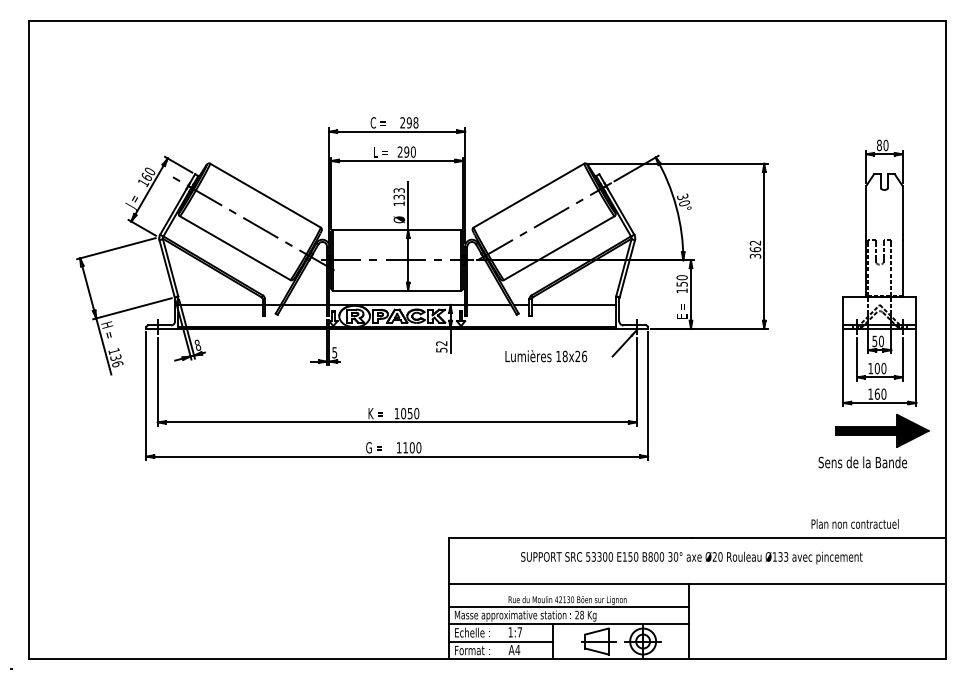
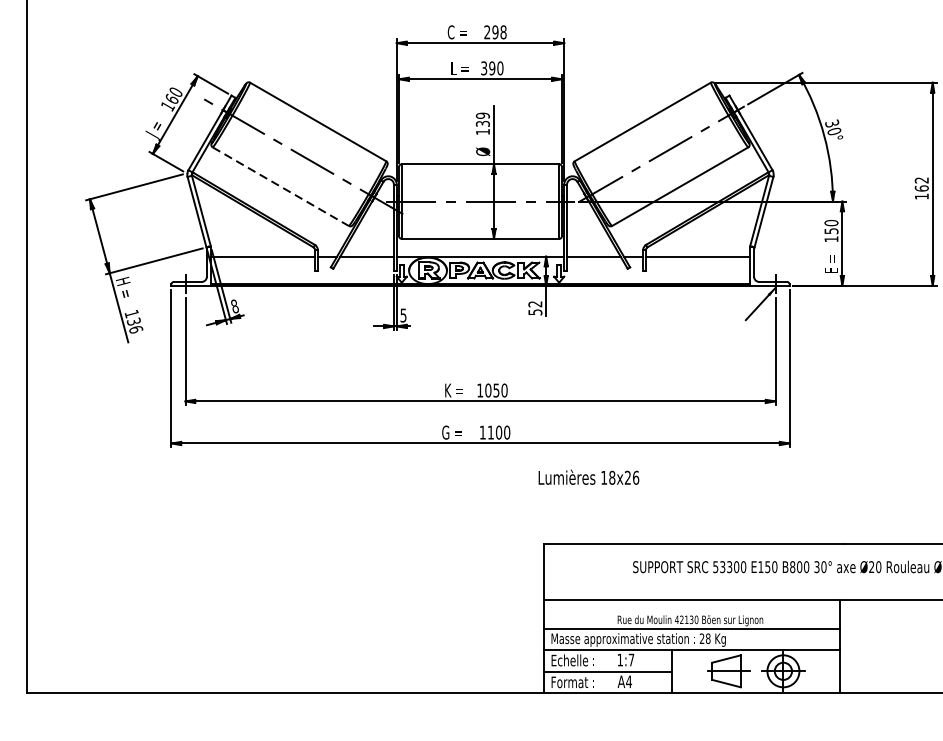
text: (399, 152) -> (483, 68), 290 -> 390
text: (398, 190) -> (482, 115), 133 -> 139
line: (235, 248) -> (281, 187), solid -> dashed
text: (755, 255) -> (921, 195), 362 -> 162
text: (546, 356) -> (589, 477), moved

